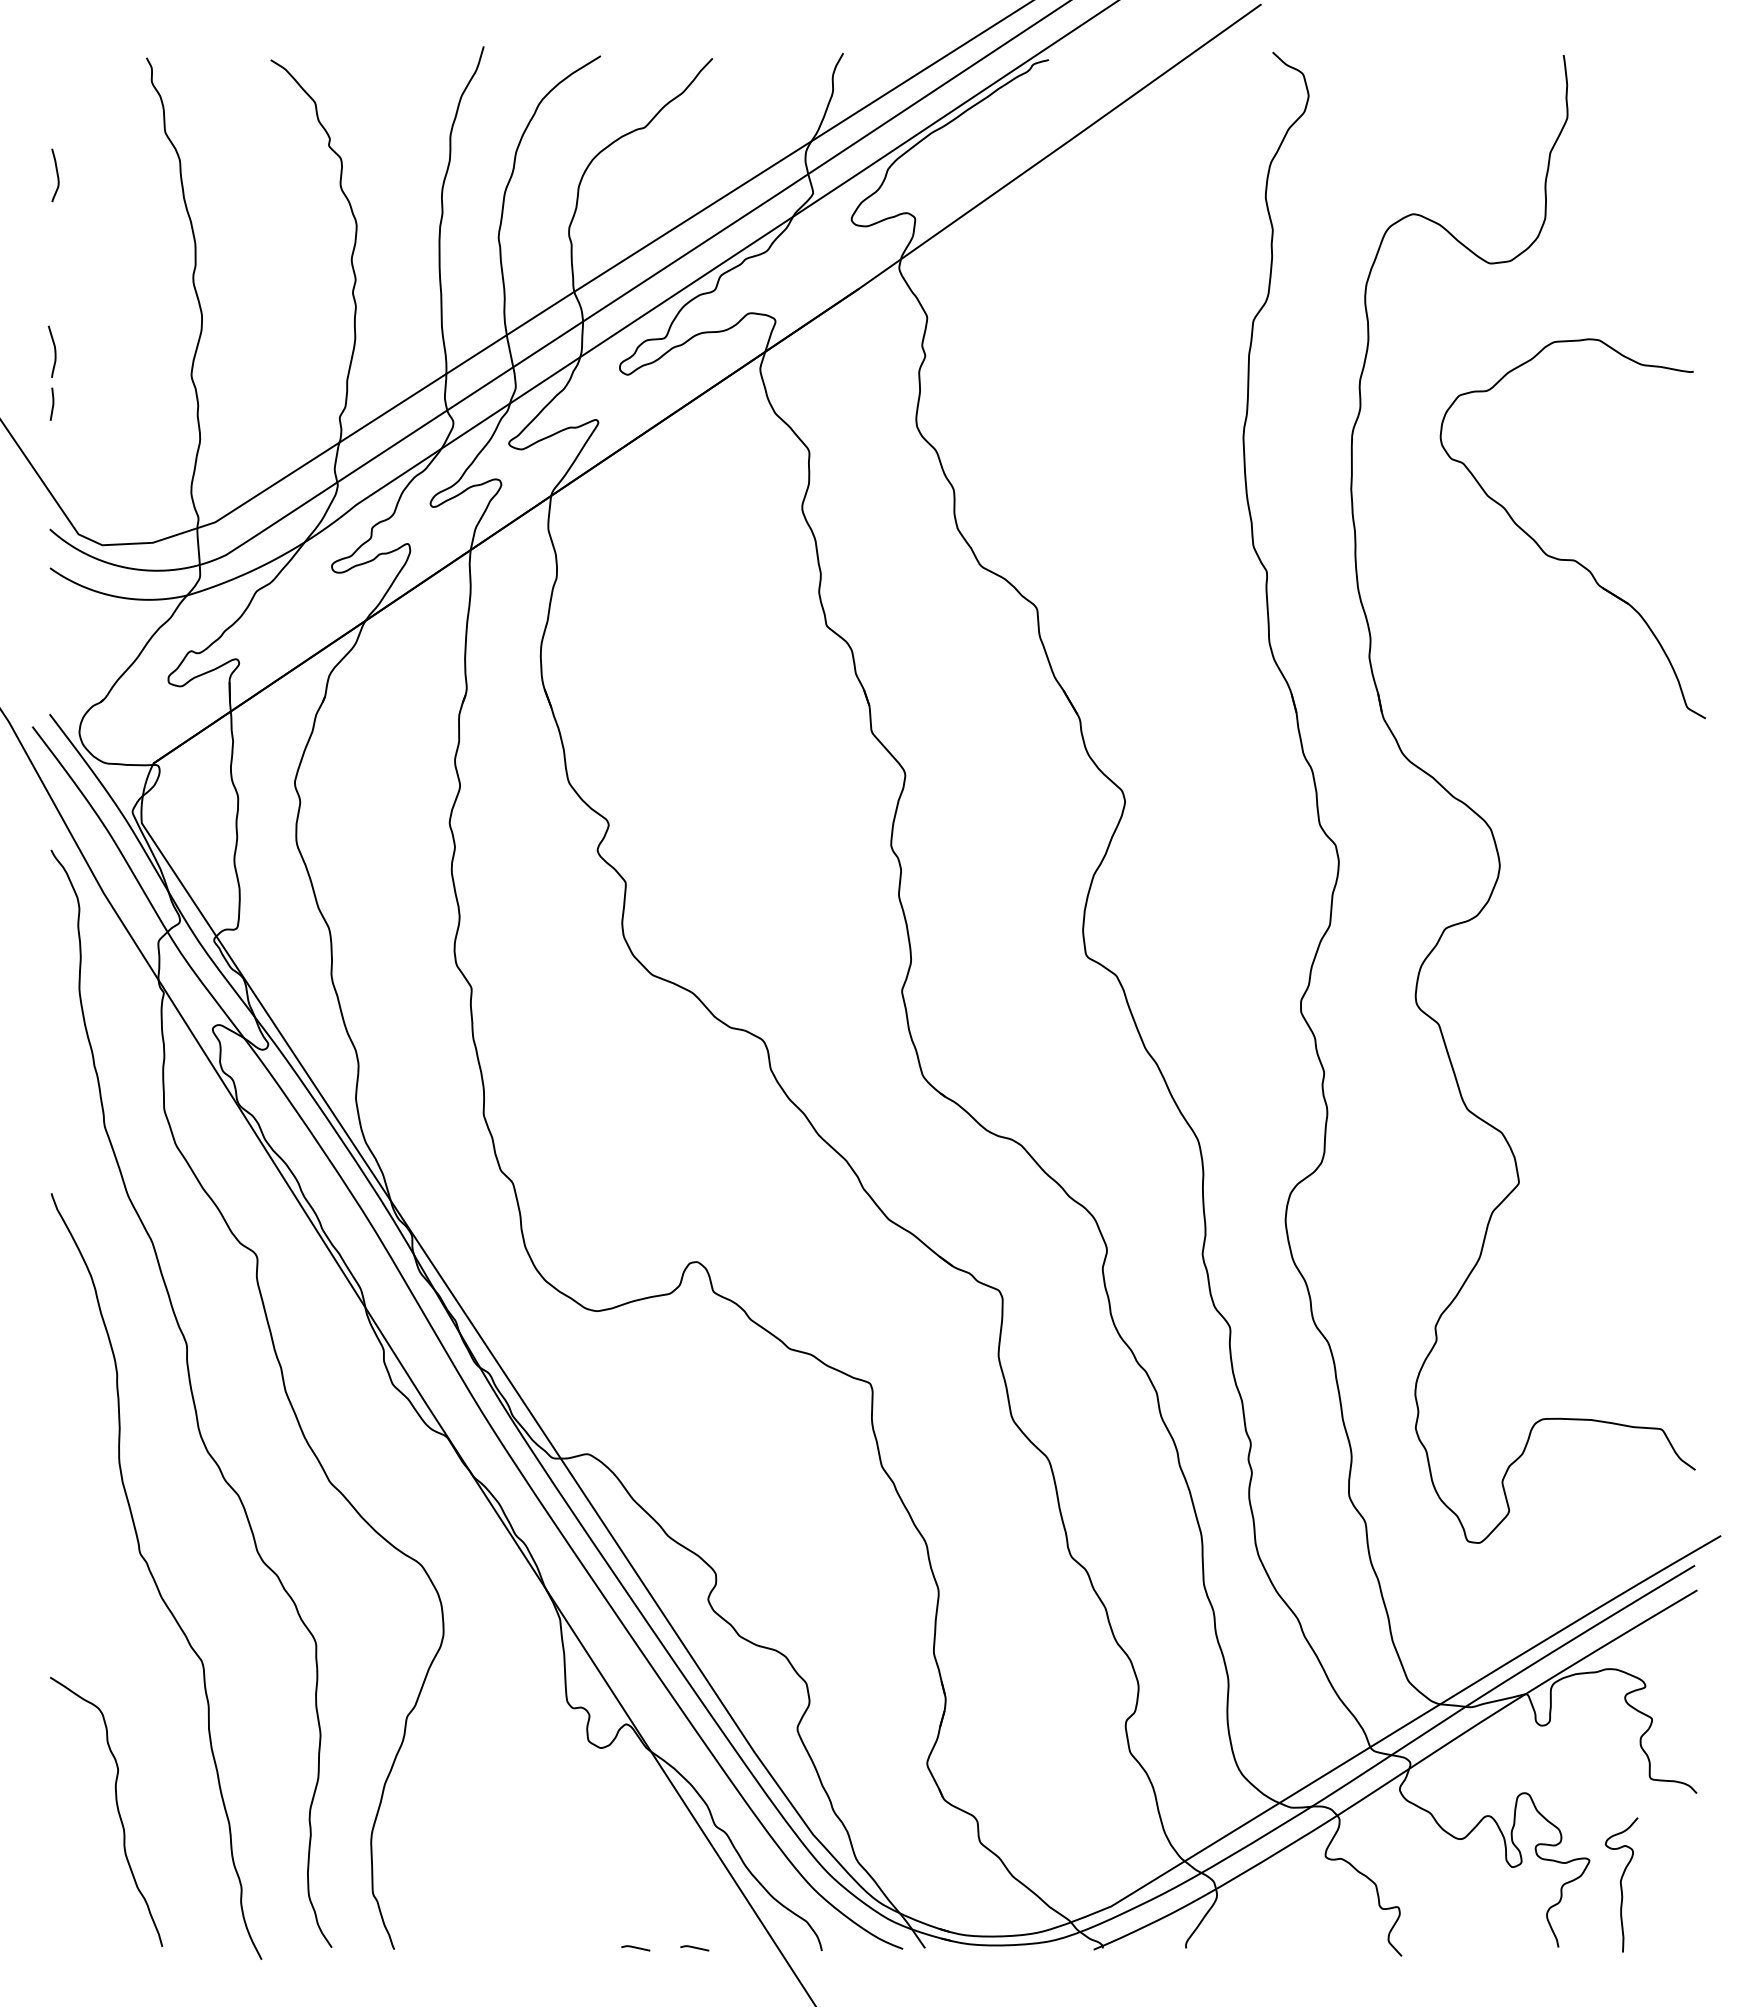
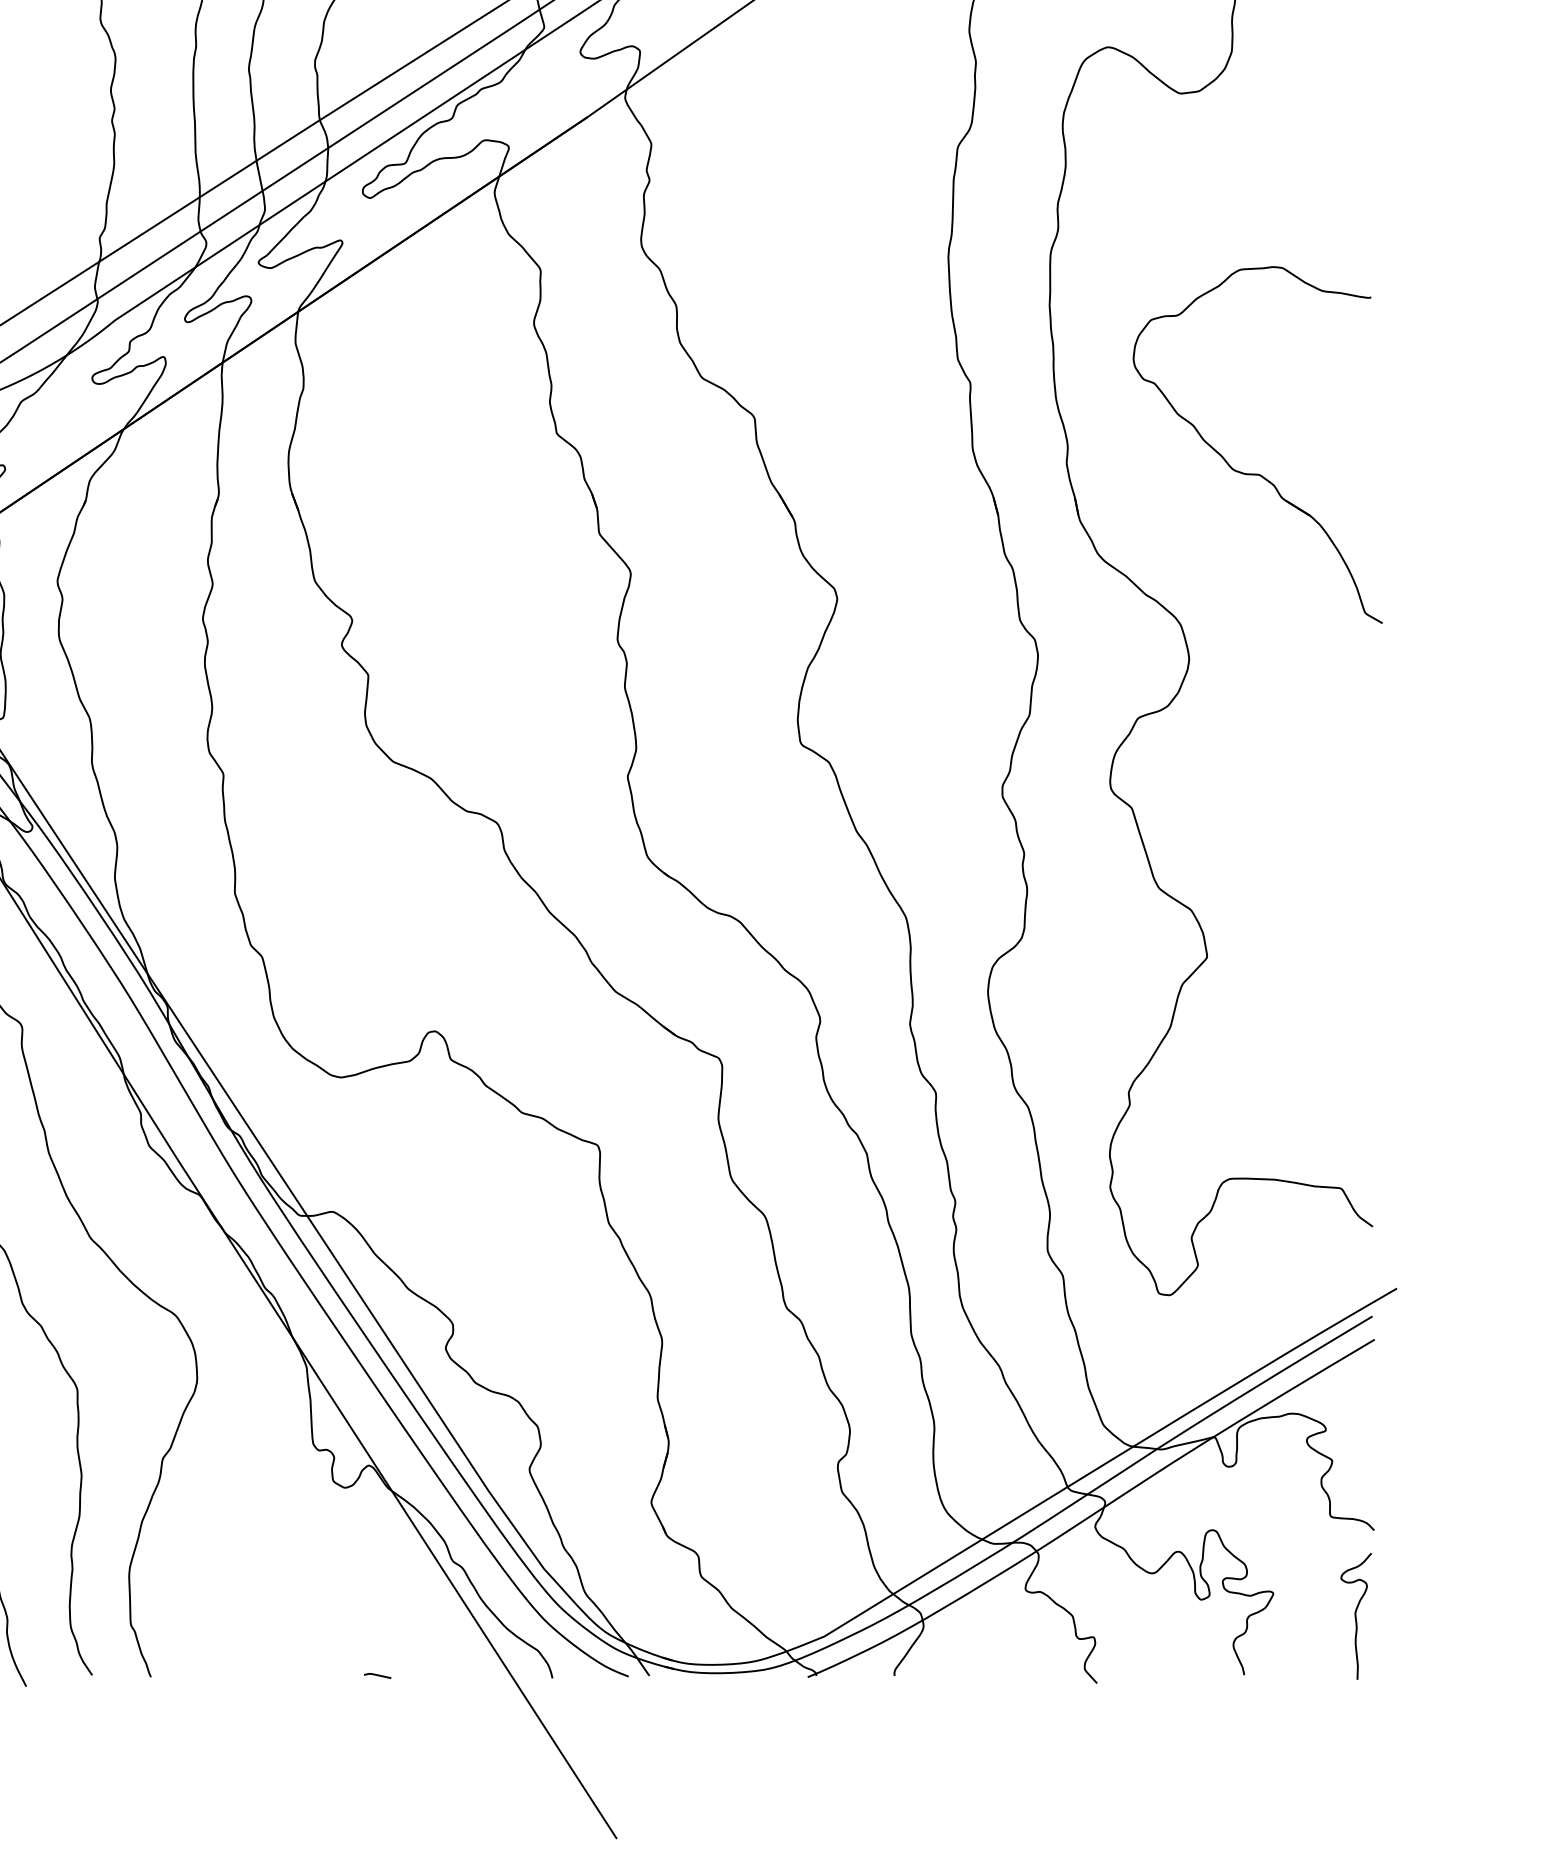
part: (1572, 559) -> (1257, 473), moved
curve: (1621, 1884) -> (1356, 1615), moved
line: (694, 1948) -> (432, 1676), removed

